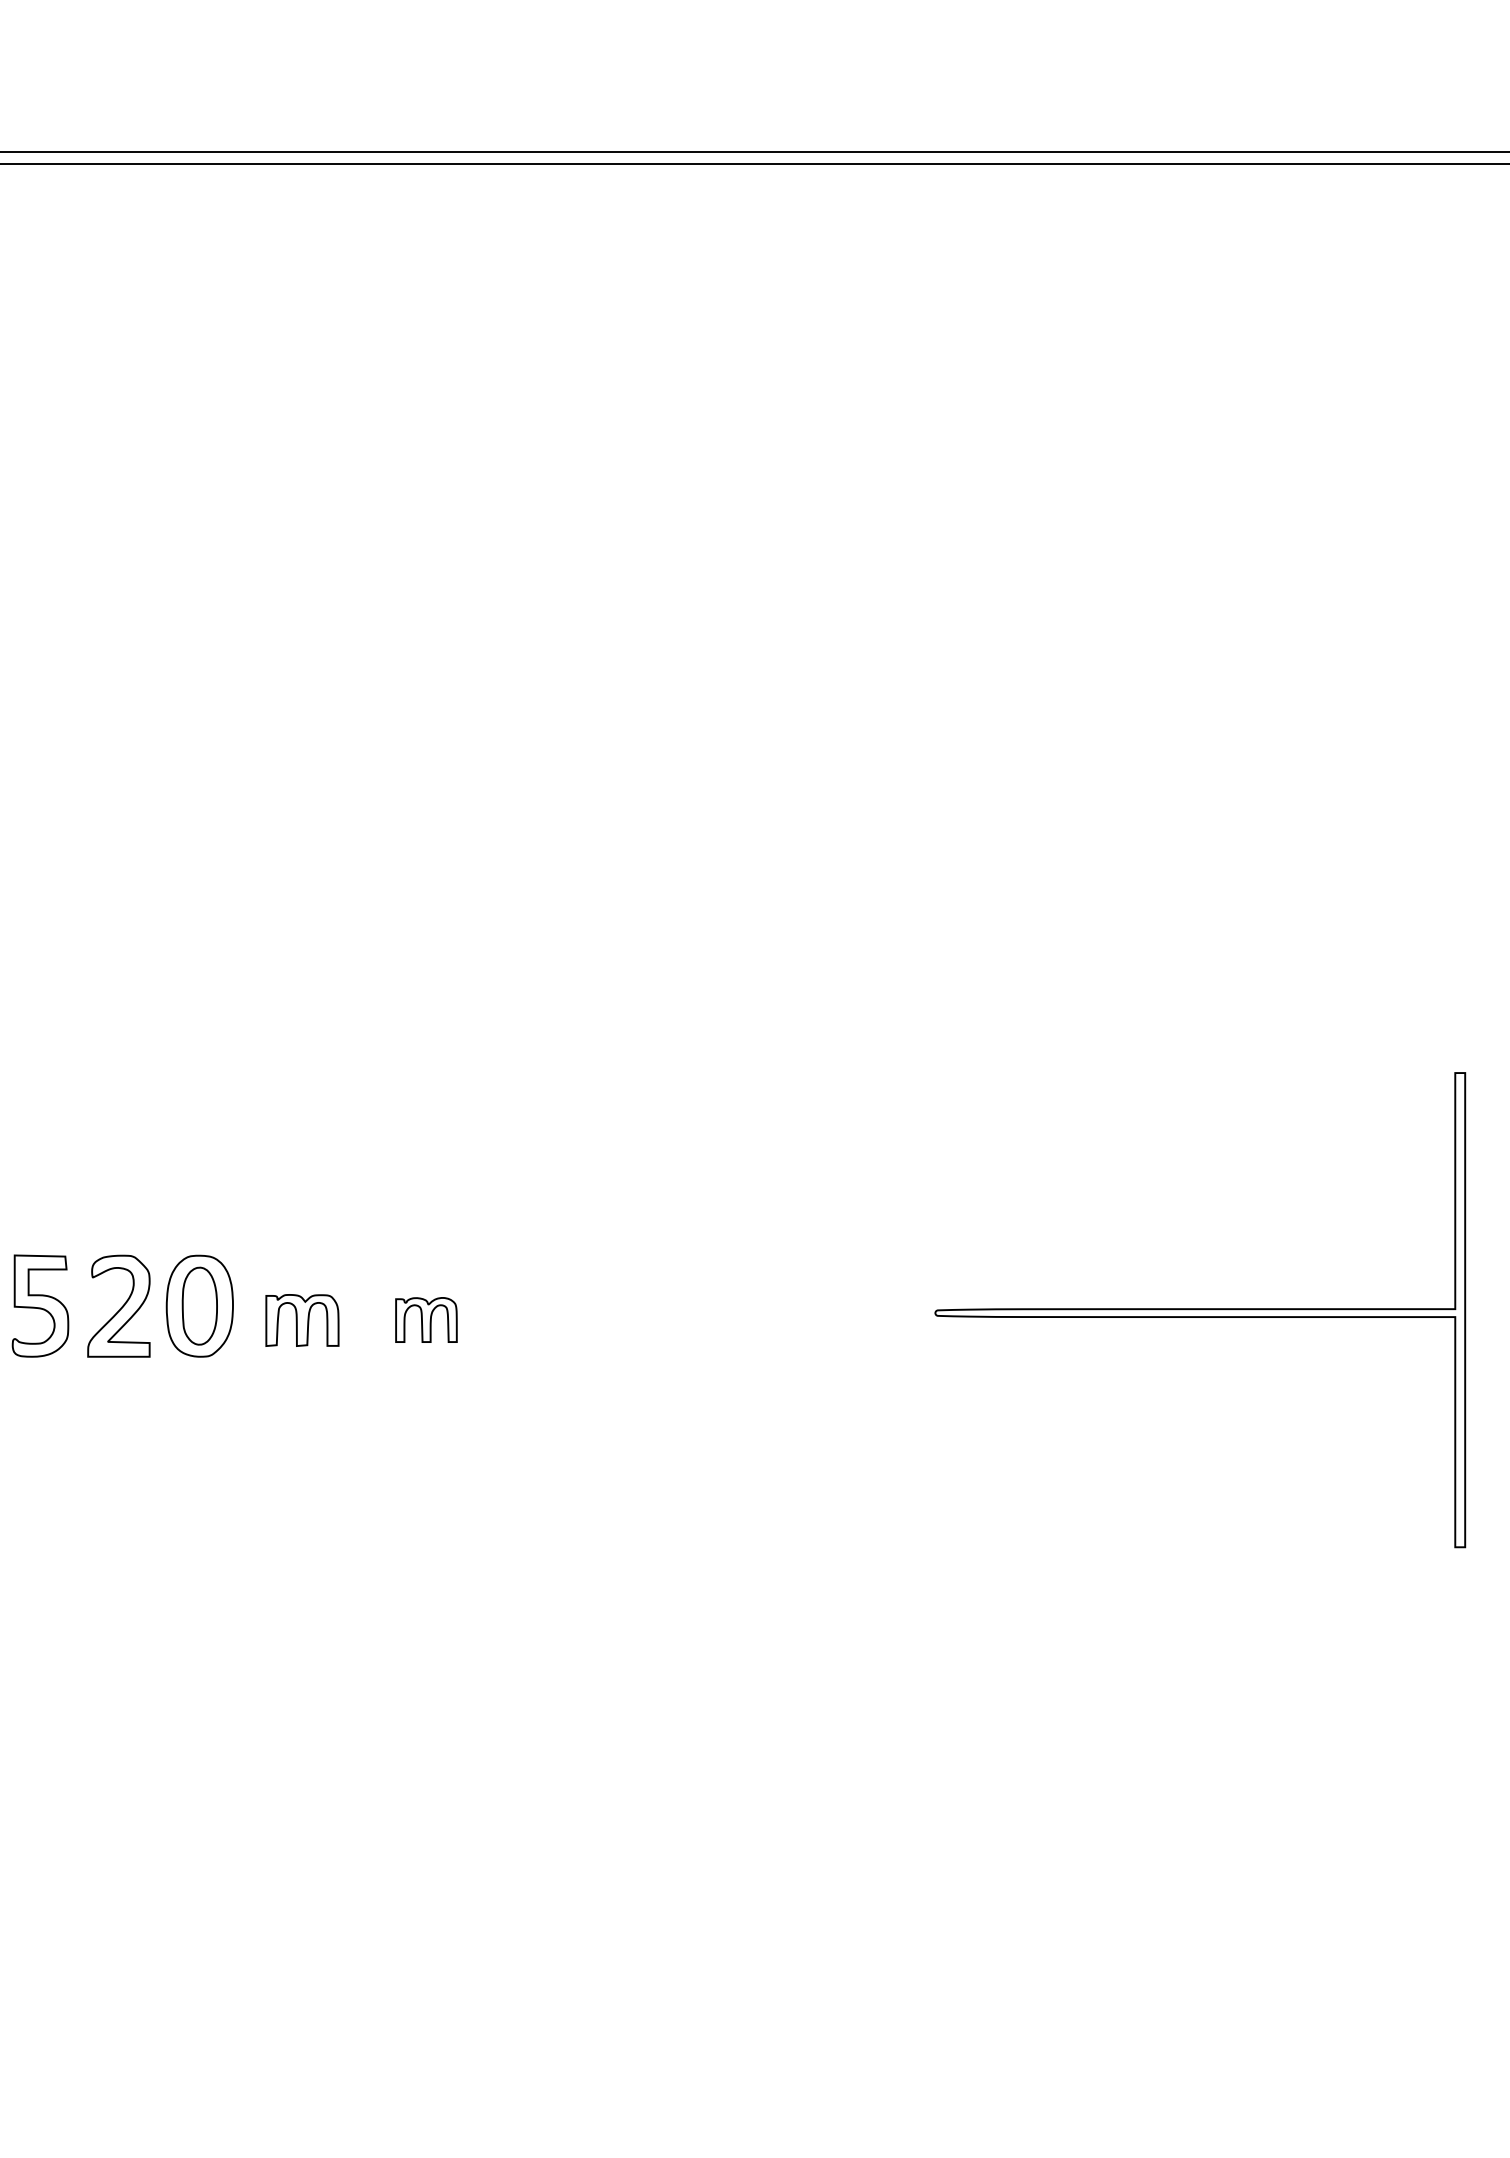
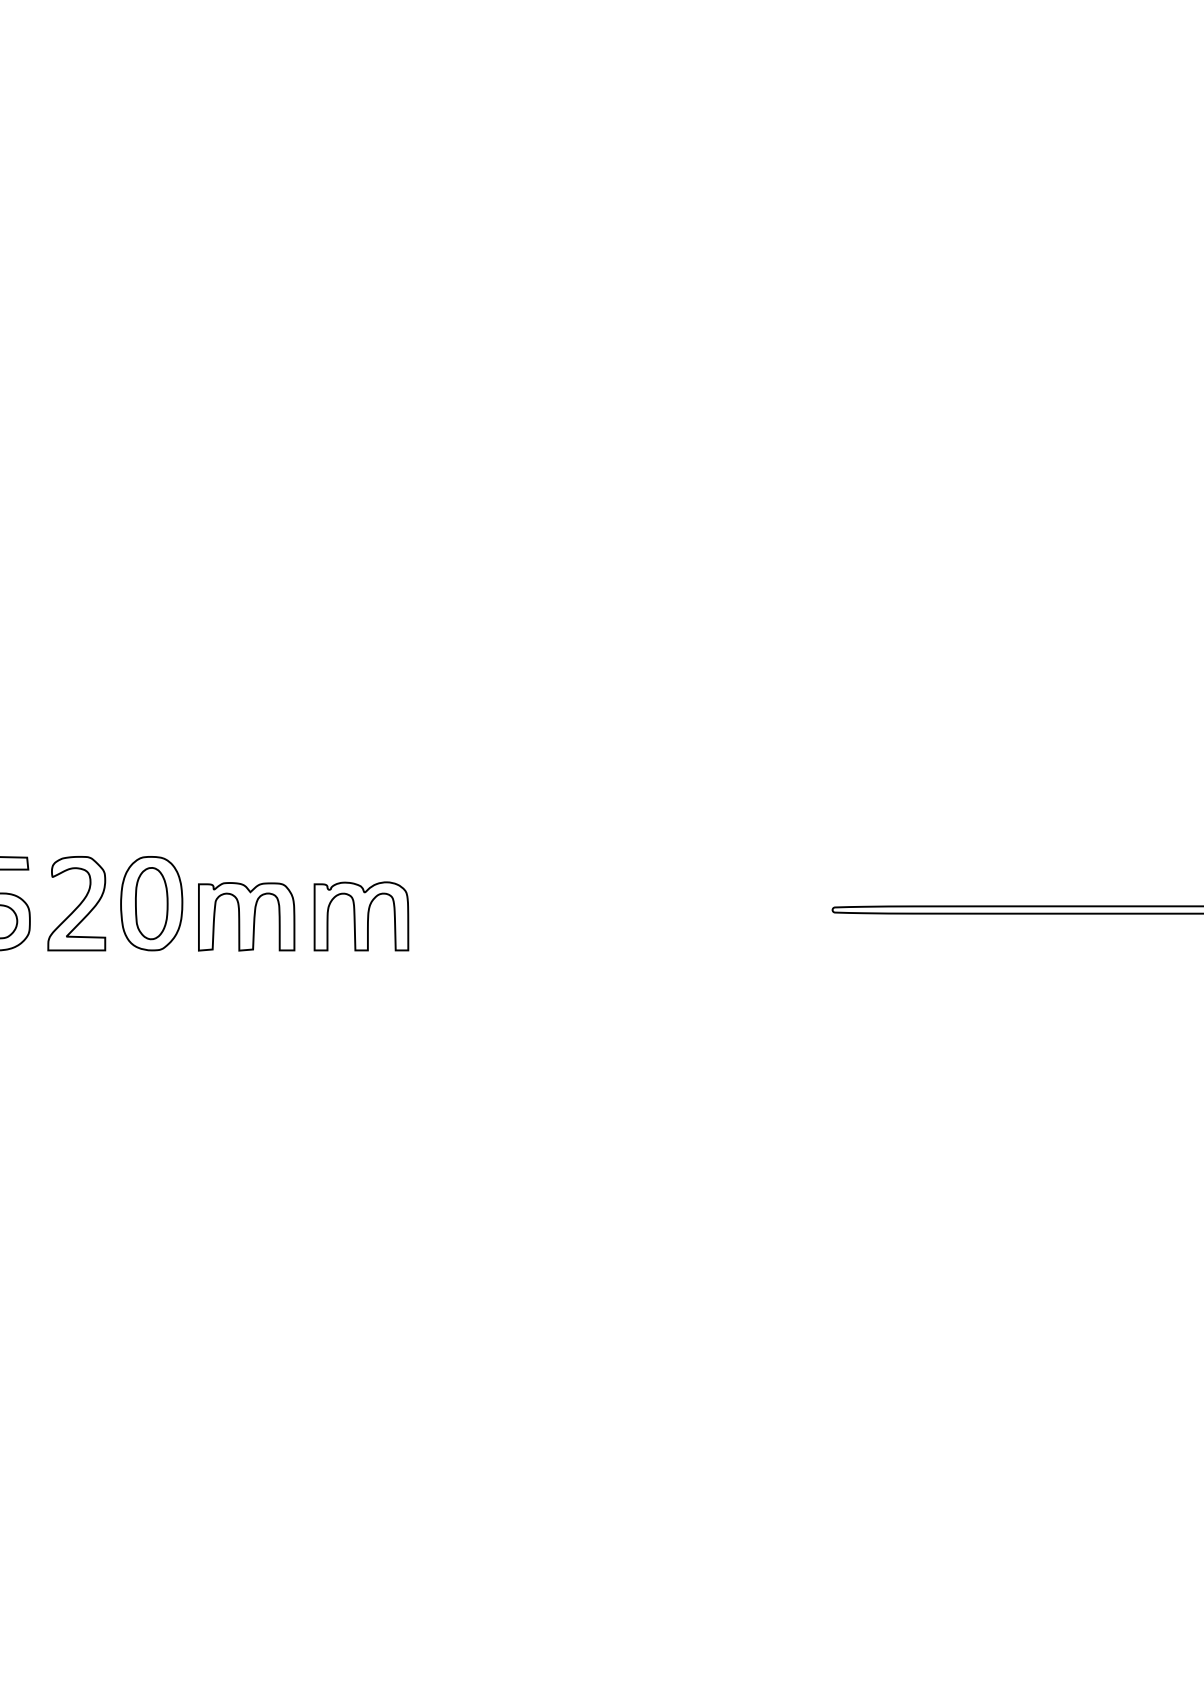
part: (426, 1319) -> (361, 915), size x1.67
part: (302, 1320) -> (246, 916), size x1.43

